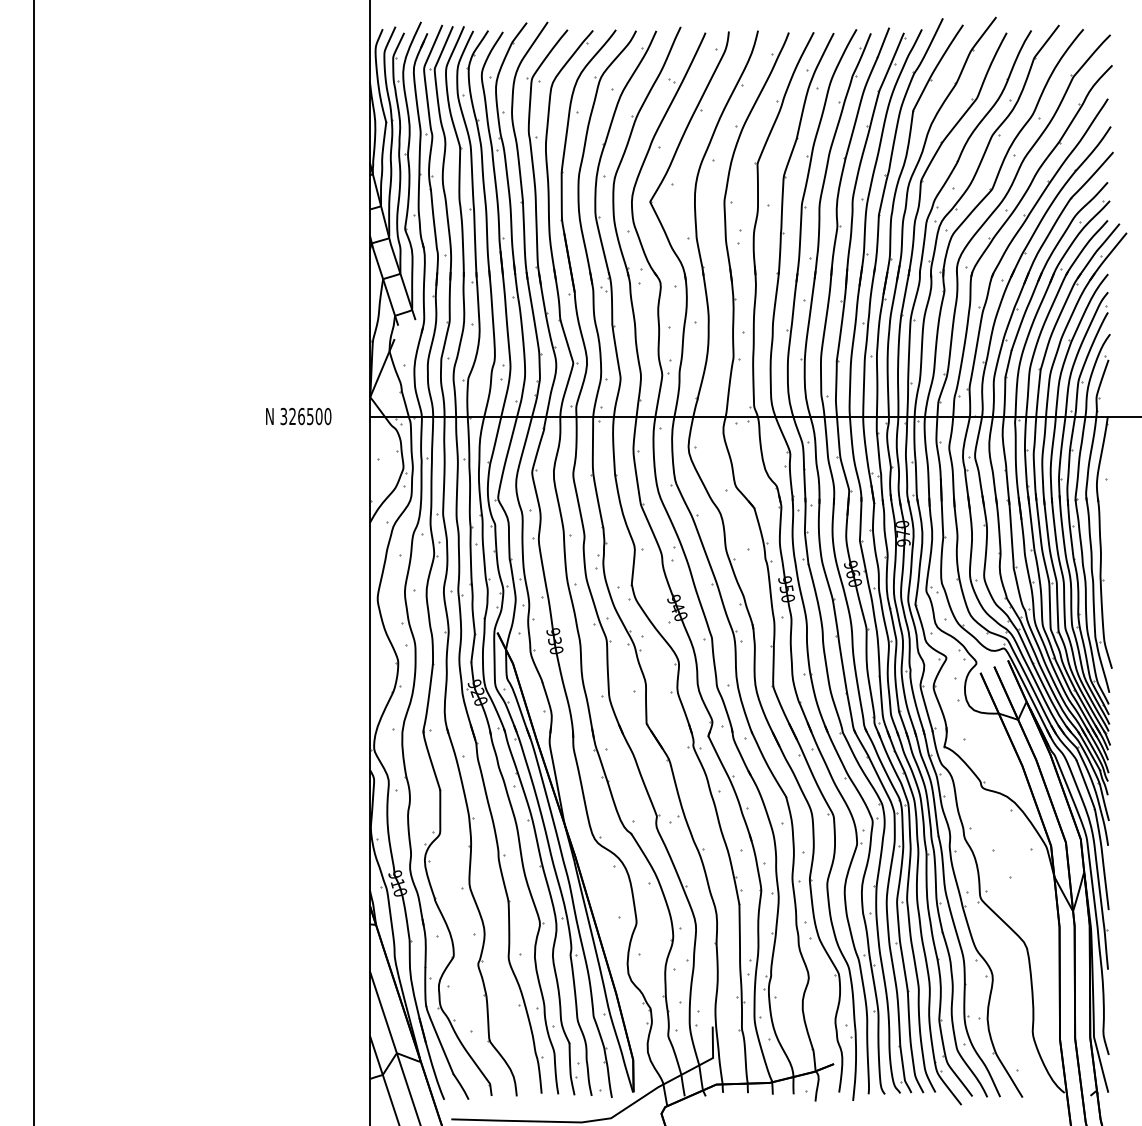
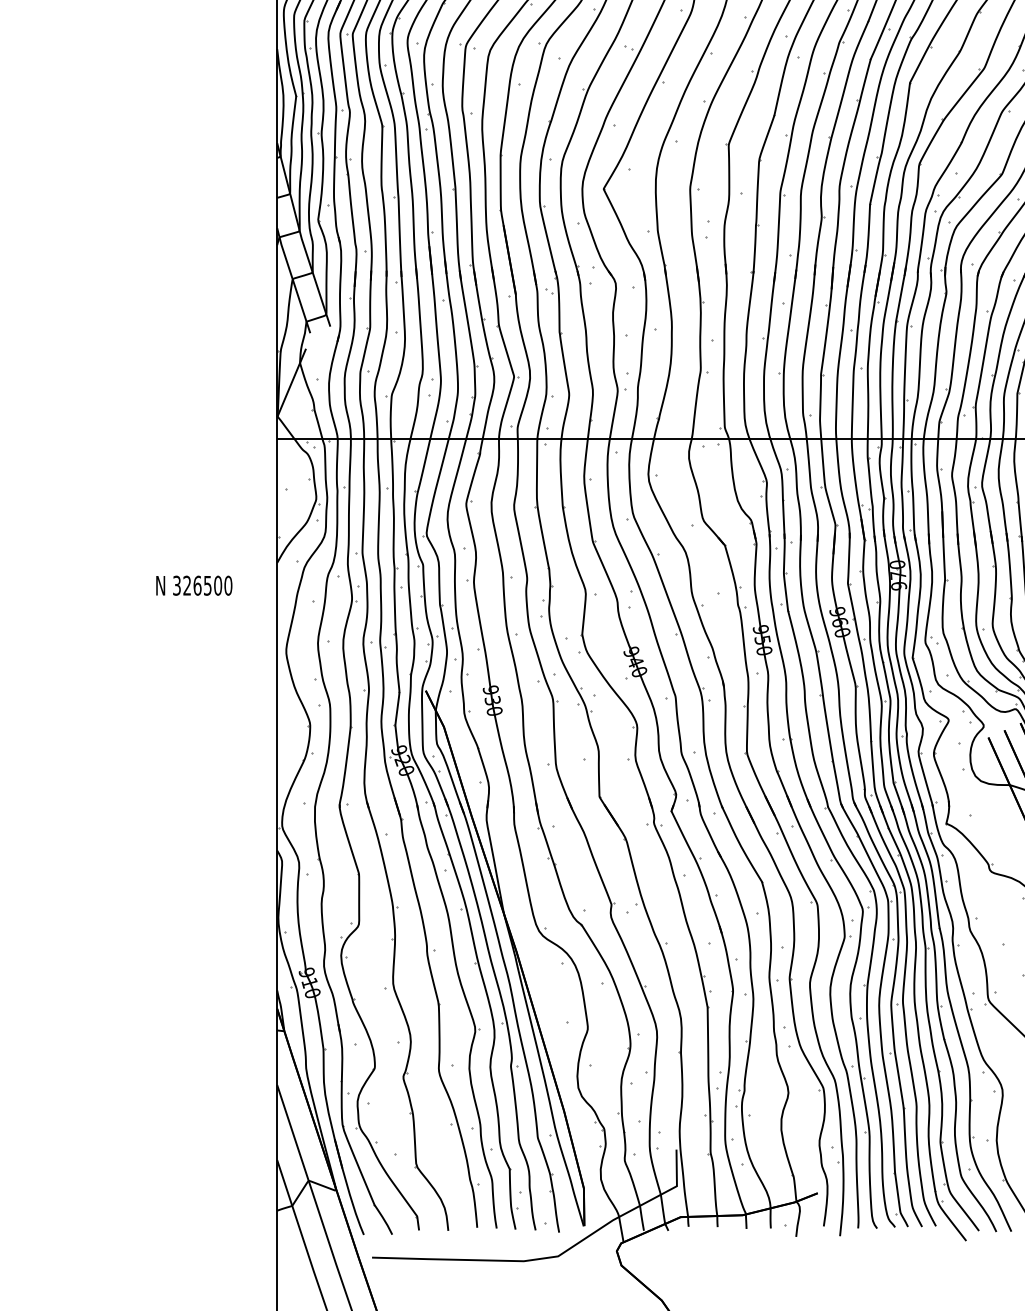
text: (298, 416) -> (194, 585), moved

